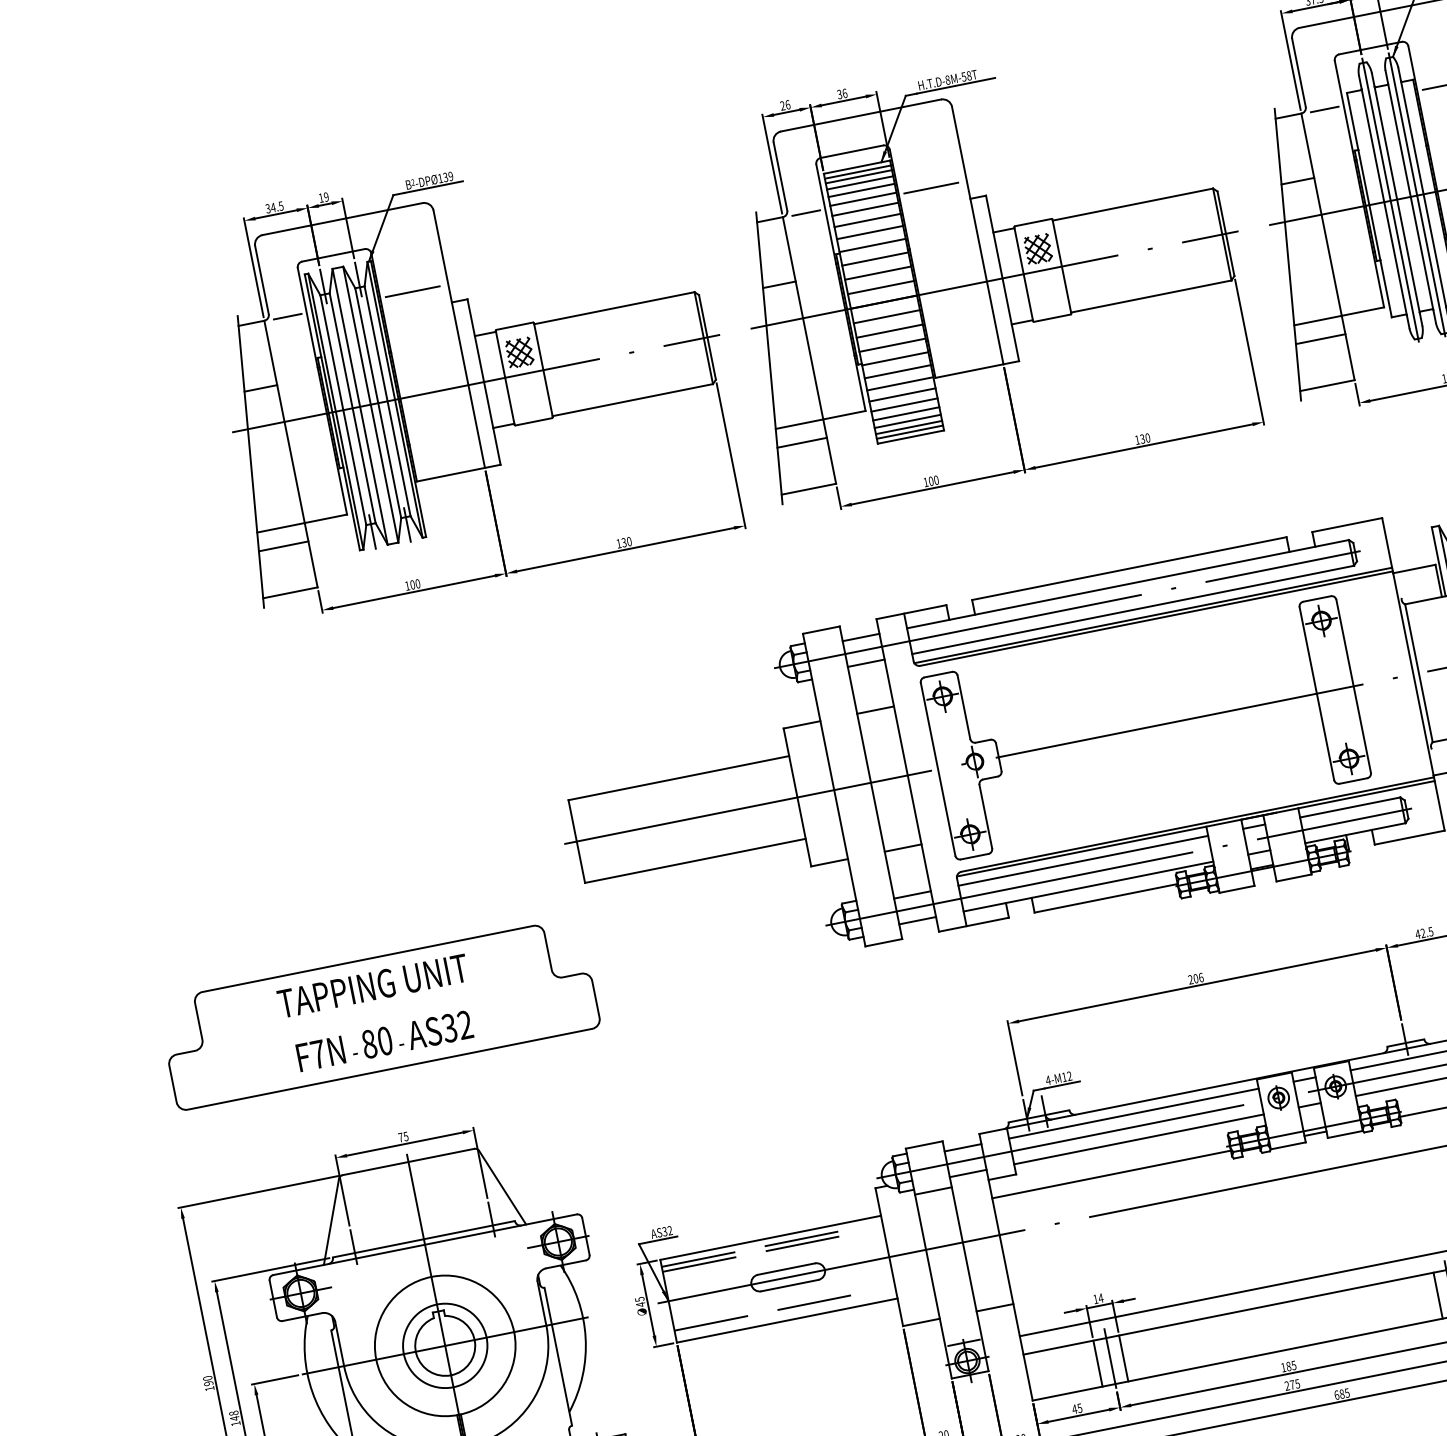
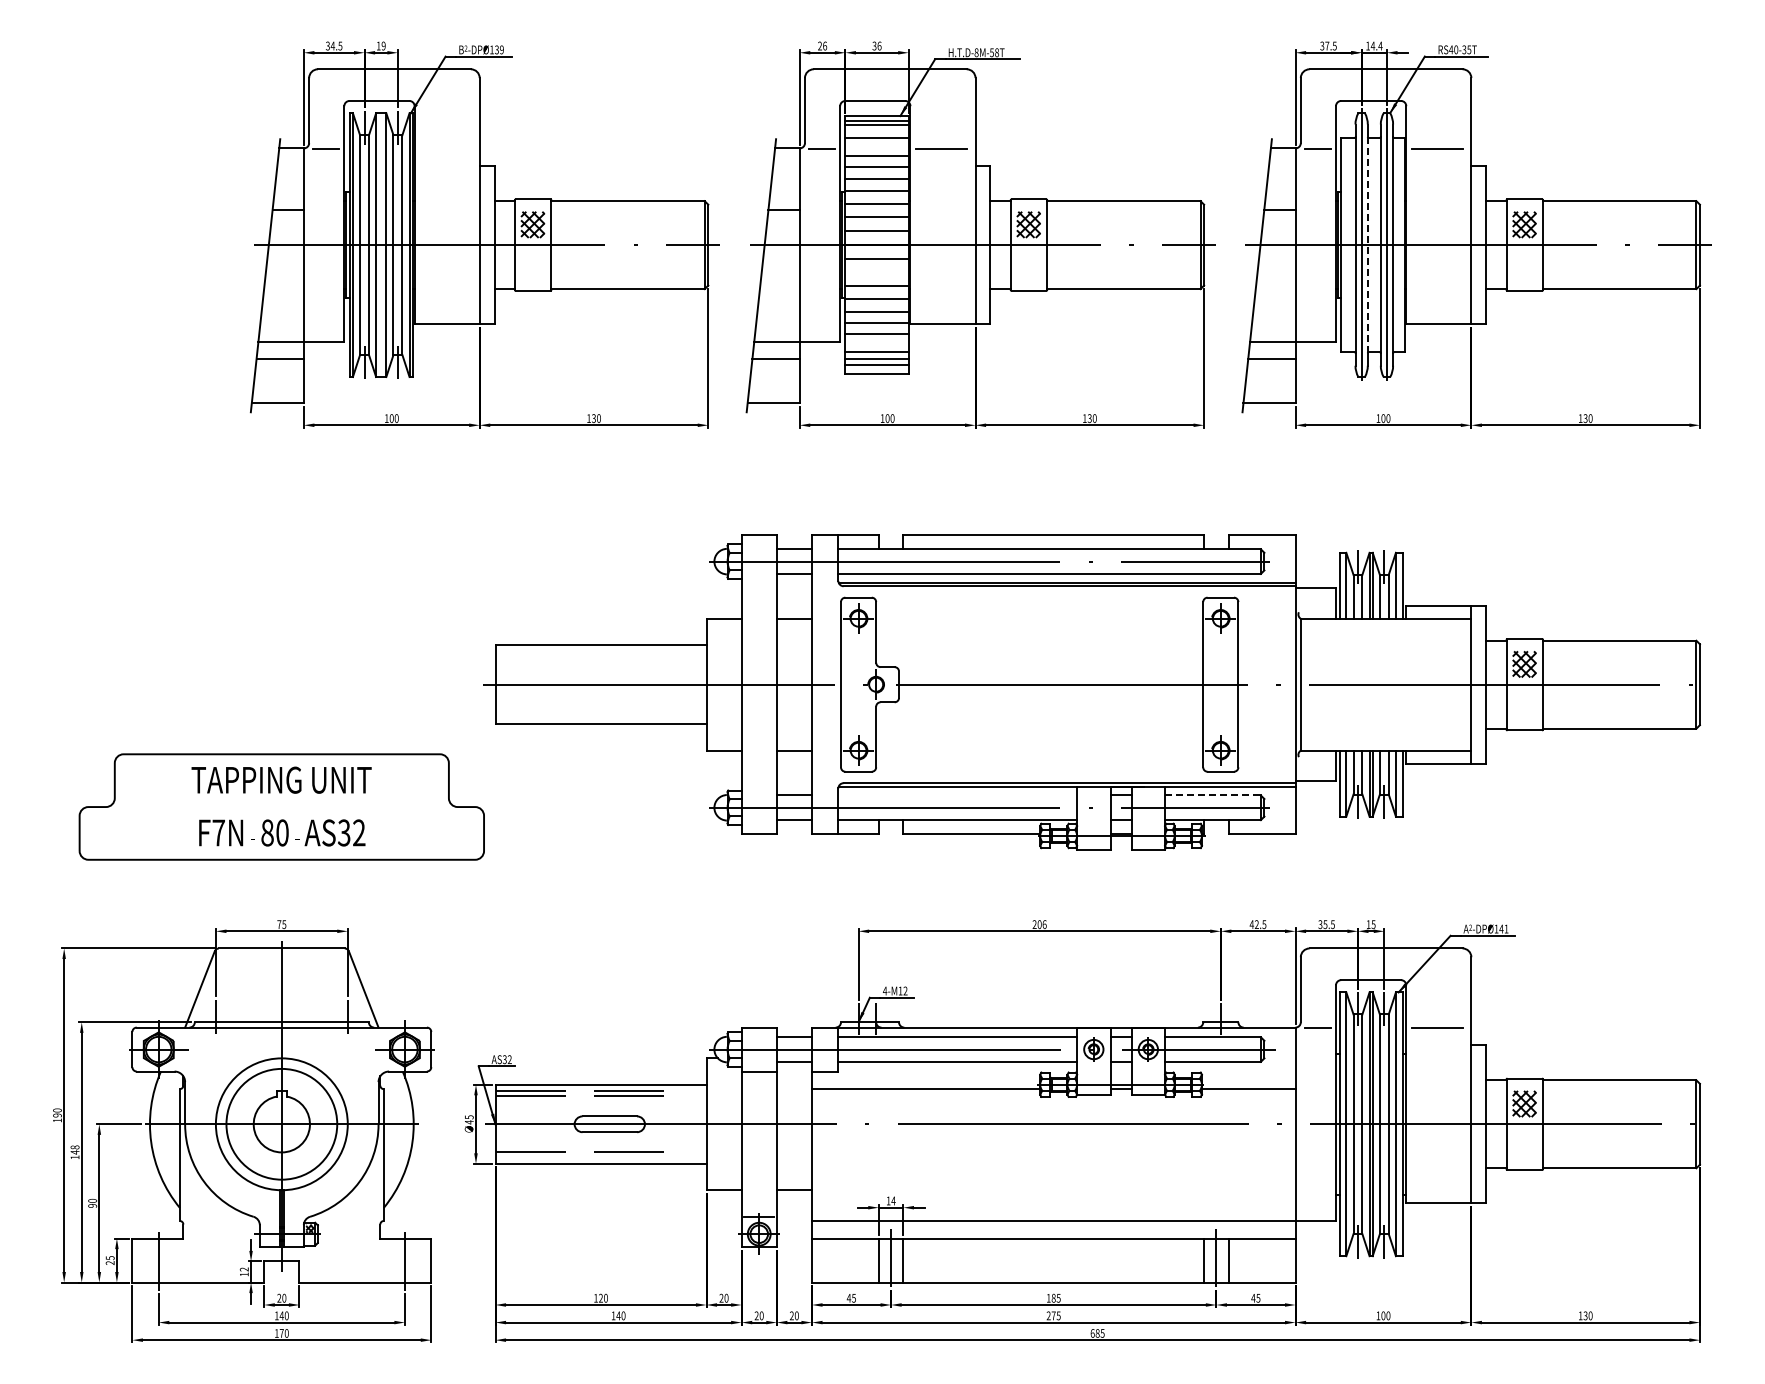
line: (859, 183) -> (876, 131), removed
line: (862, 199) -> (876, 146), removed
line: (1396, 199) -> (1367, 244), solid -> dashed
line: (412, 291) -> (445, 148), removed
line: (889, 330) -> (876, 272), removed
line: (903, 405) -> (876, 343), removed
line: (909, 432) -> (876, 369), removed
line: (1349, 807) -> (1212, 795), solid -> dashed
line: (1083, 860) -> (957, 795), removed
circle: (444, 1345) -> (281, 1123), size x1.4

